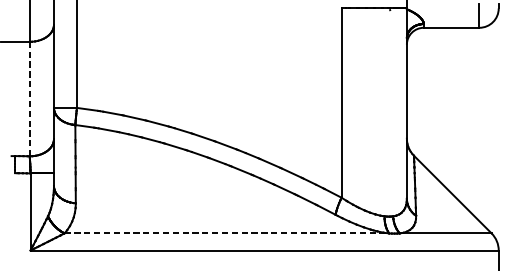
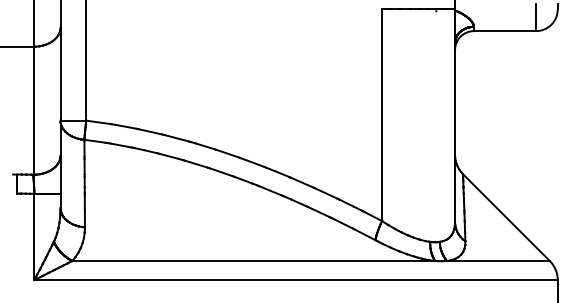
line: (29, 98) -> (33, 110), dashed -> solid
line: (226, 233) -> (253, 261), dashed -> solid

